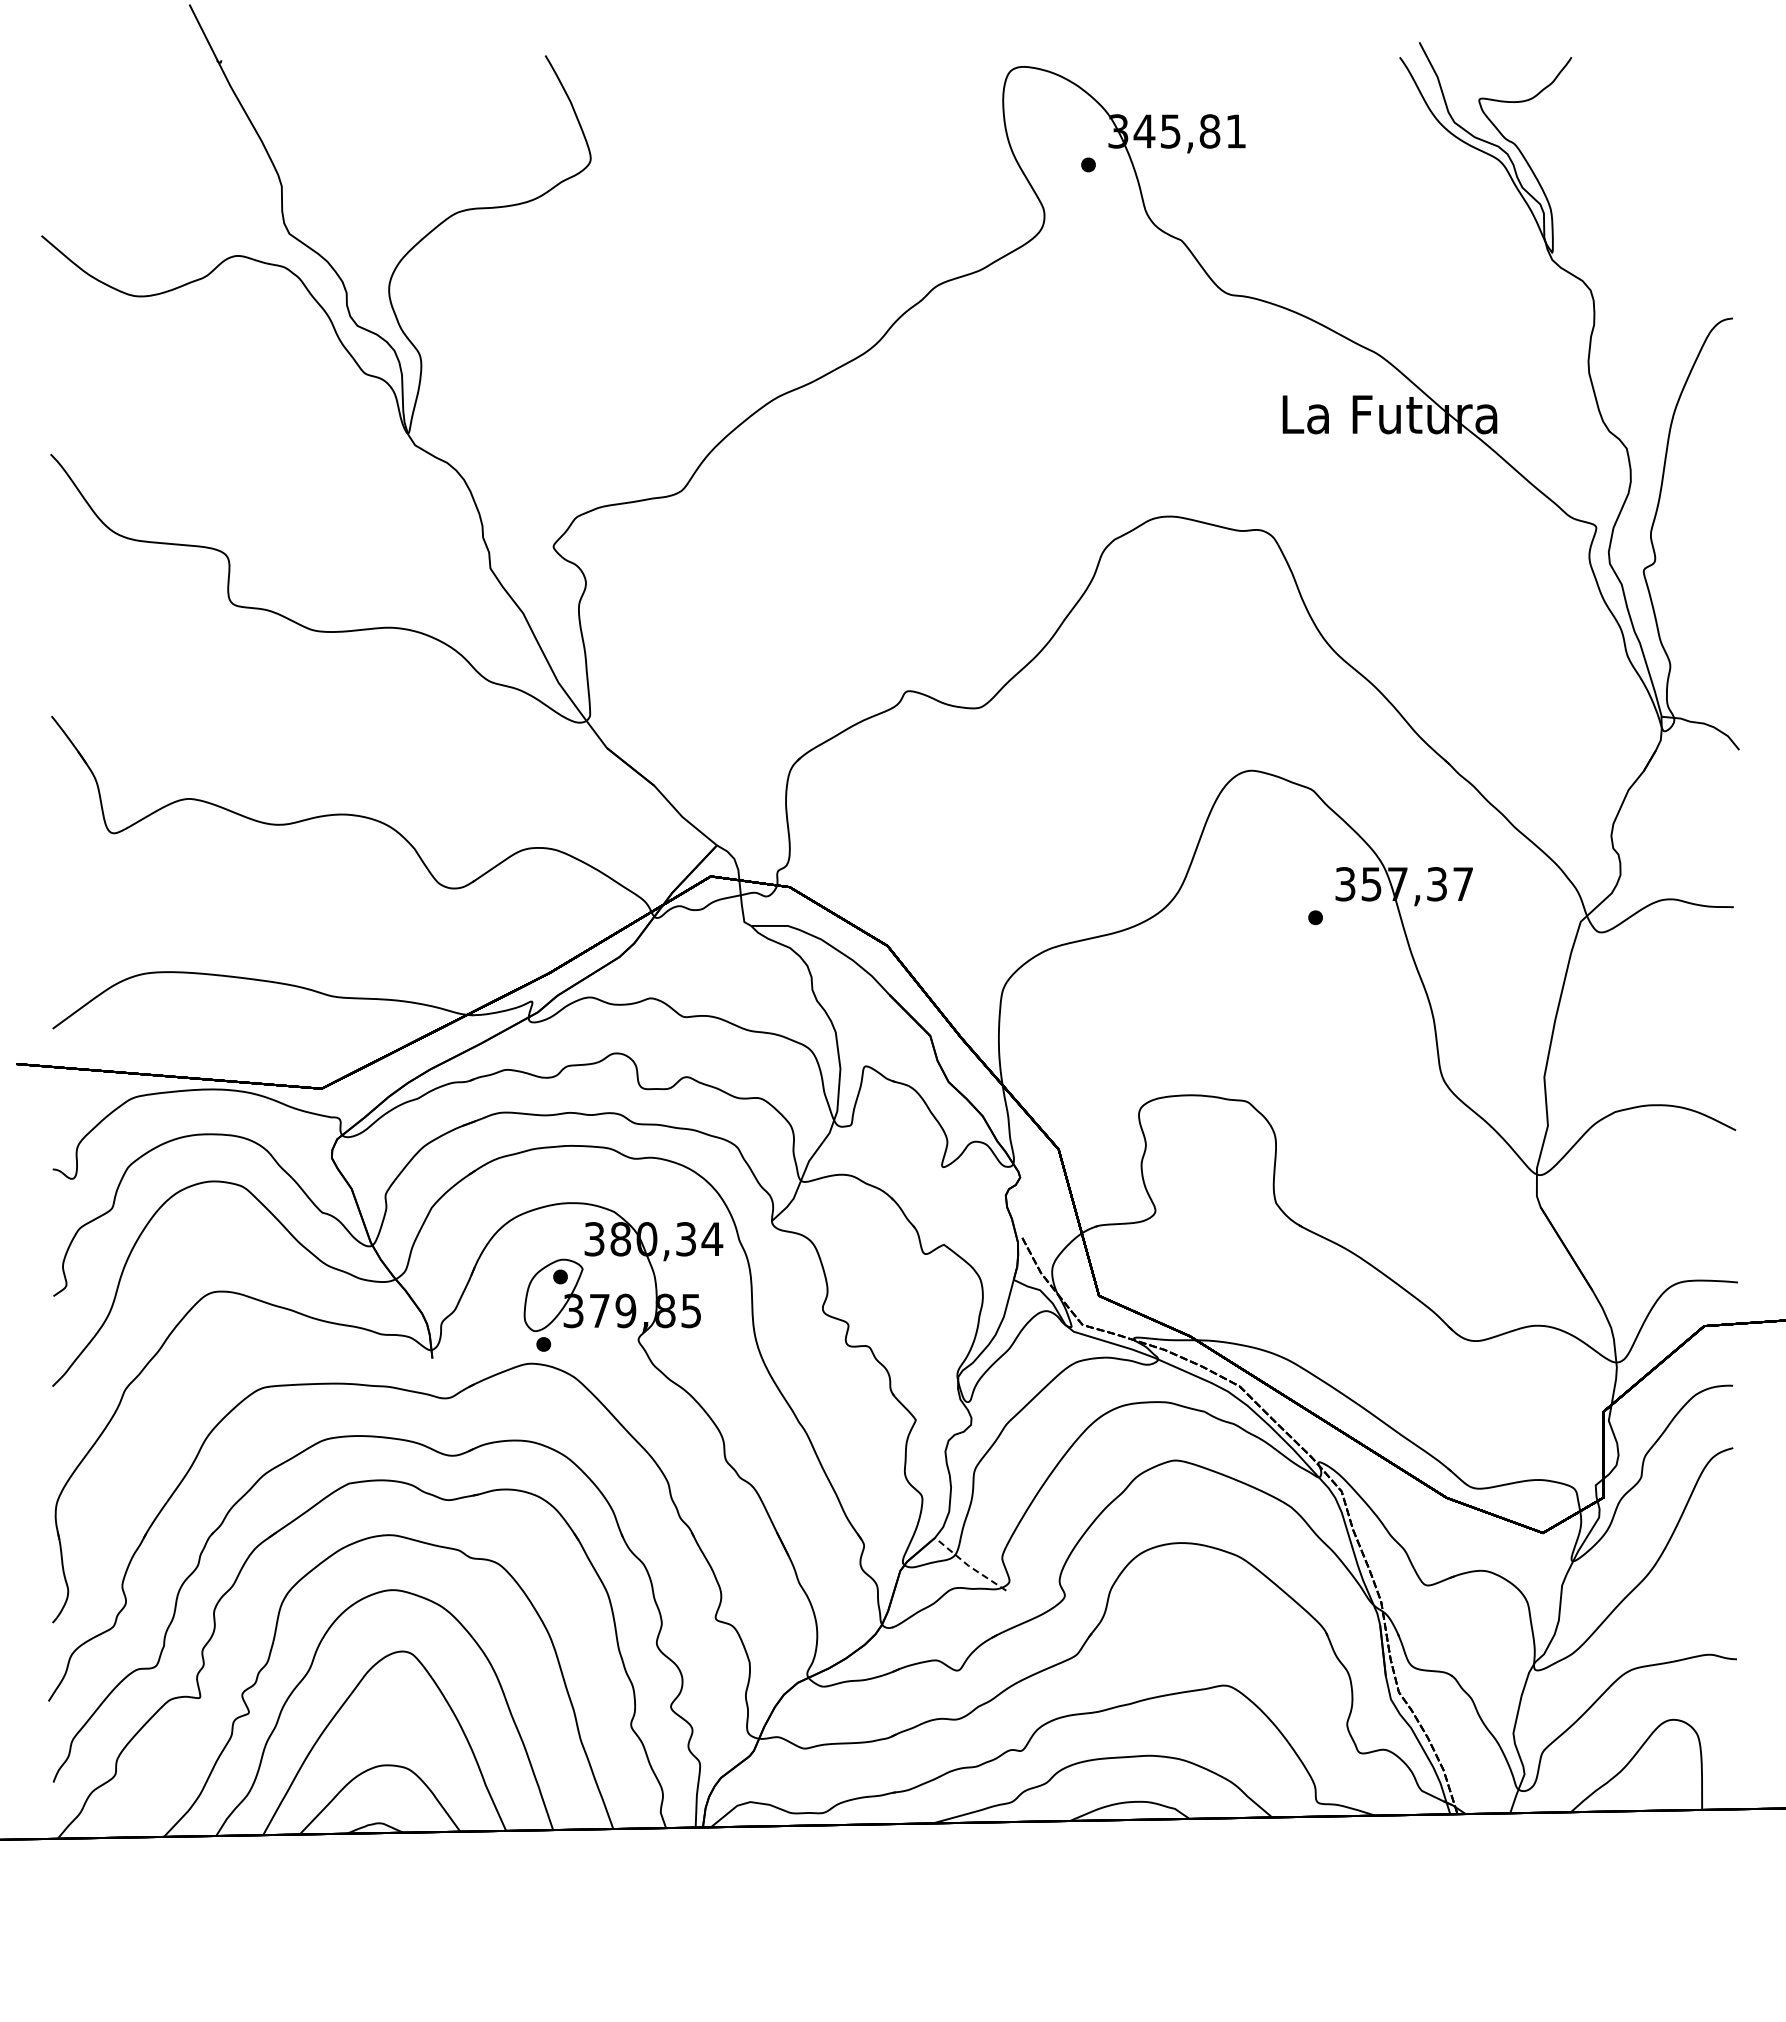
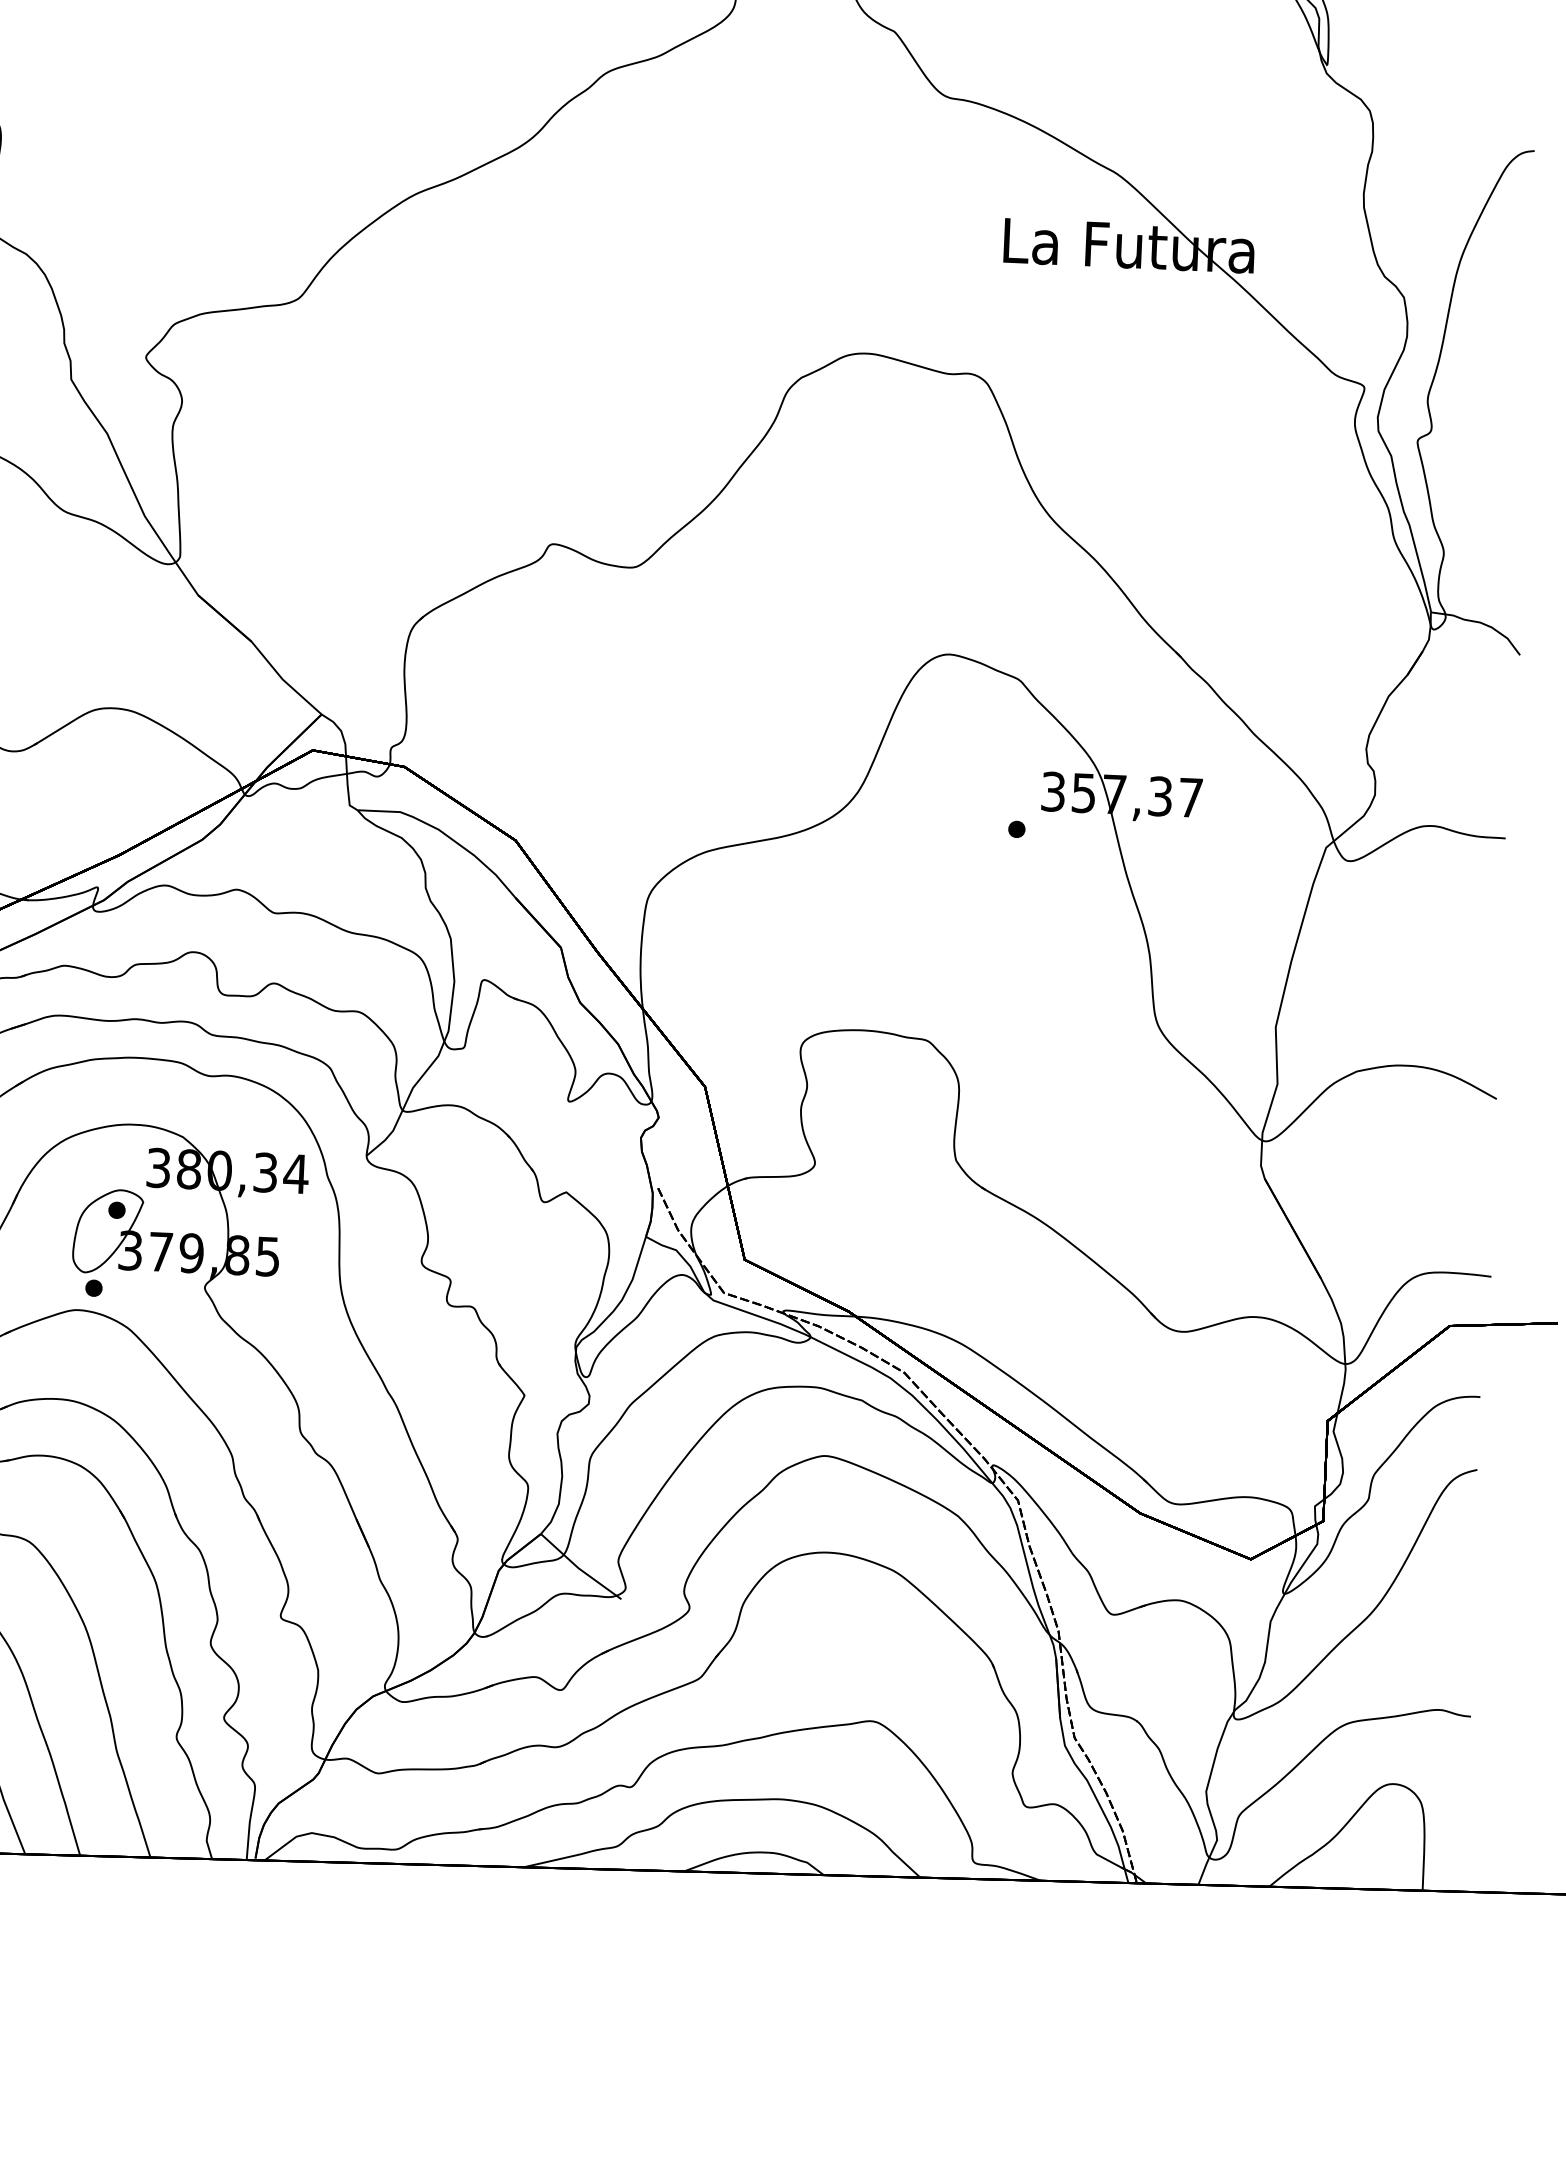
line: (968, 1565) -> (578, 1567), dashed -> solid

